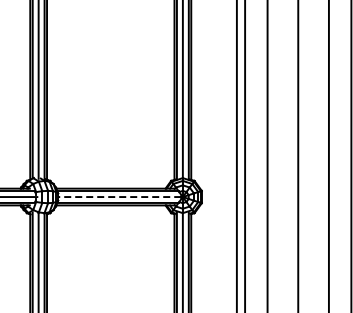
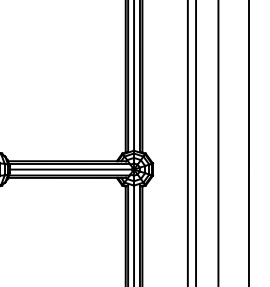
line: (119, 197) -> (70, 170), dashed -> solid

